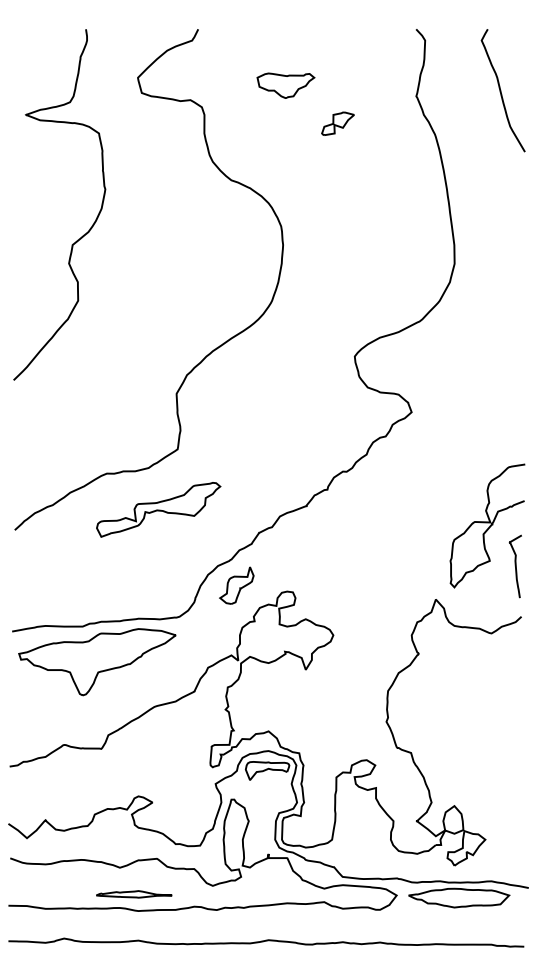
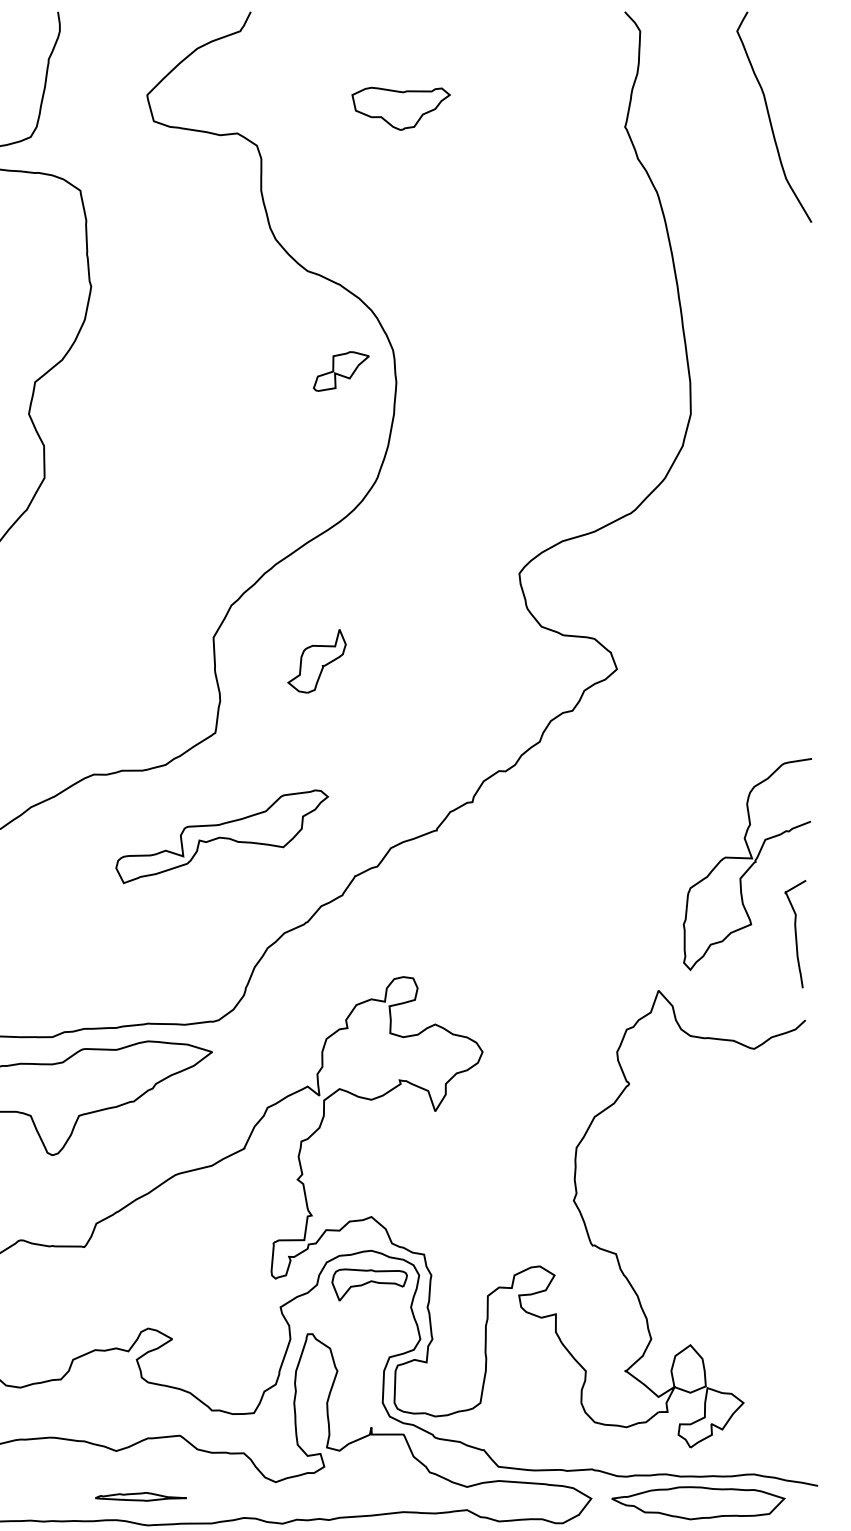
part: (337, 123) -> (340, 370), moved
part: (158, 509) -> (221, 836), moved
part: (236, 585) -> (316, 661), moved
part: (134, 894) -> (141, 1497), size x0.7

